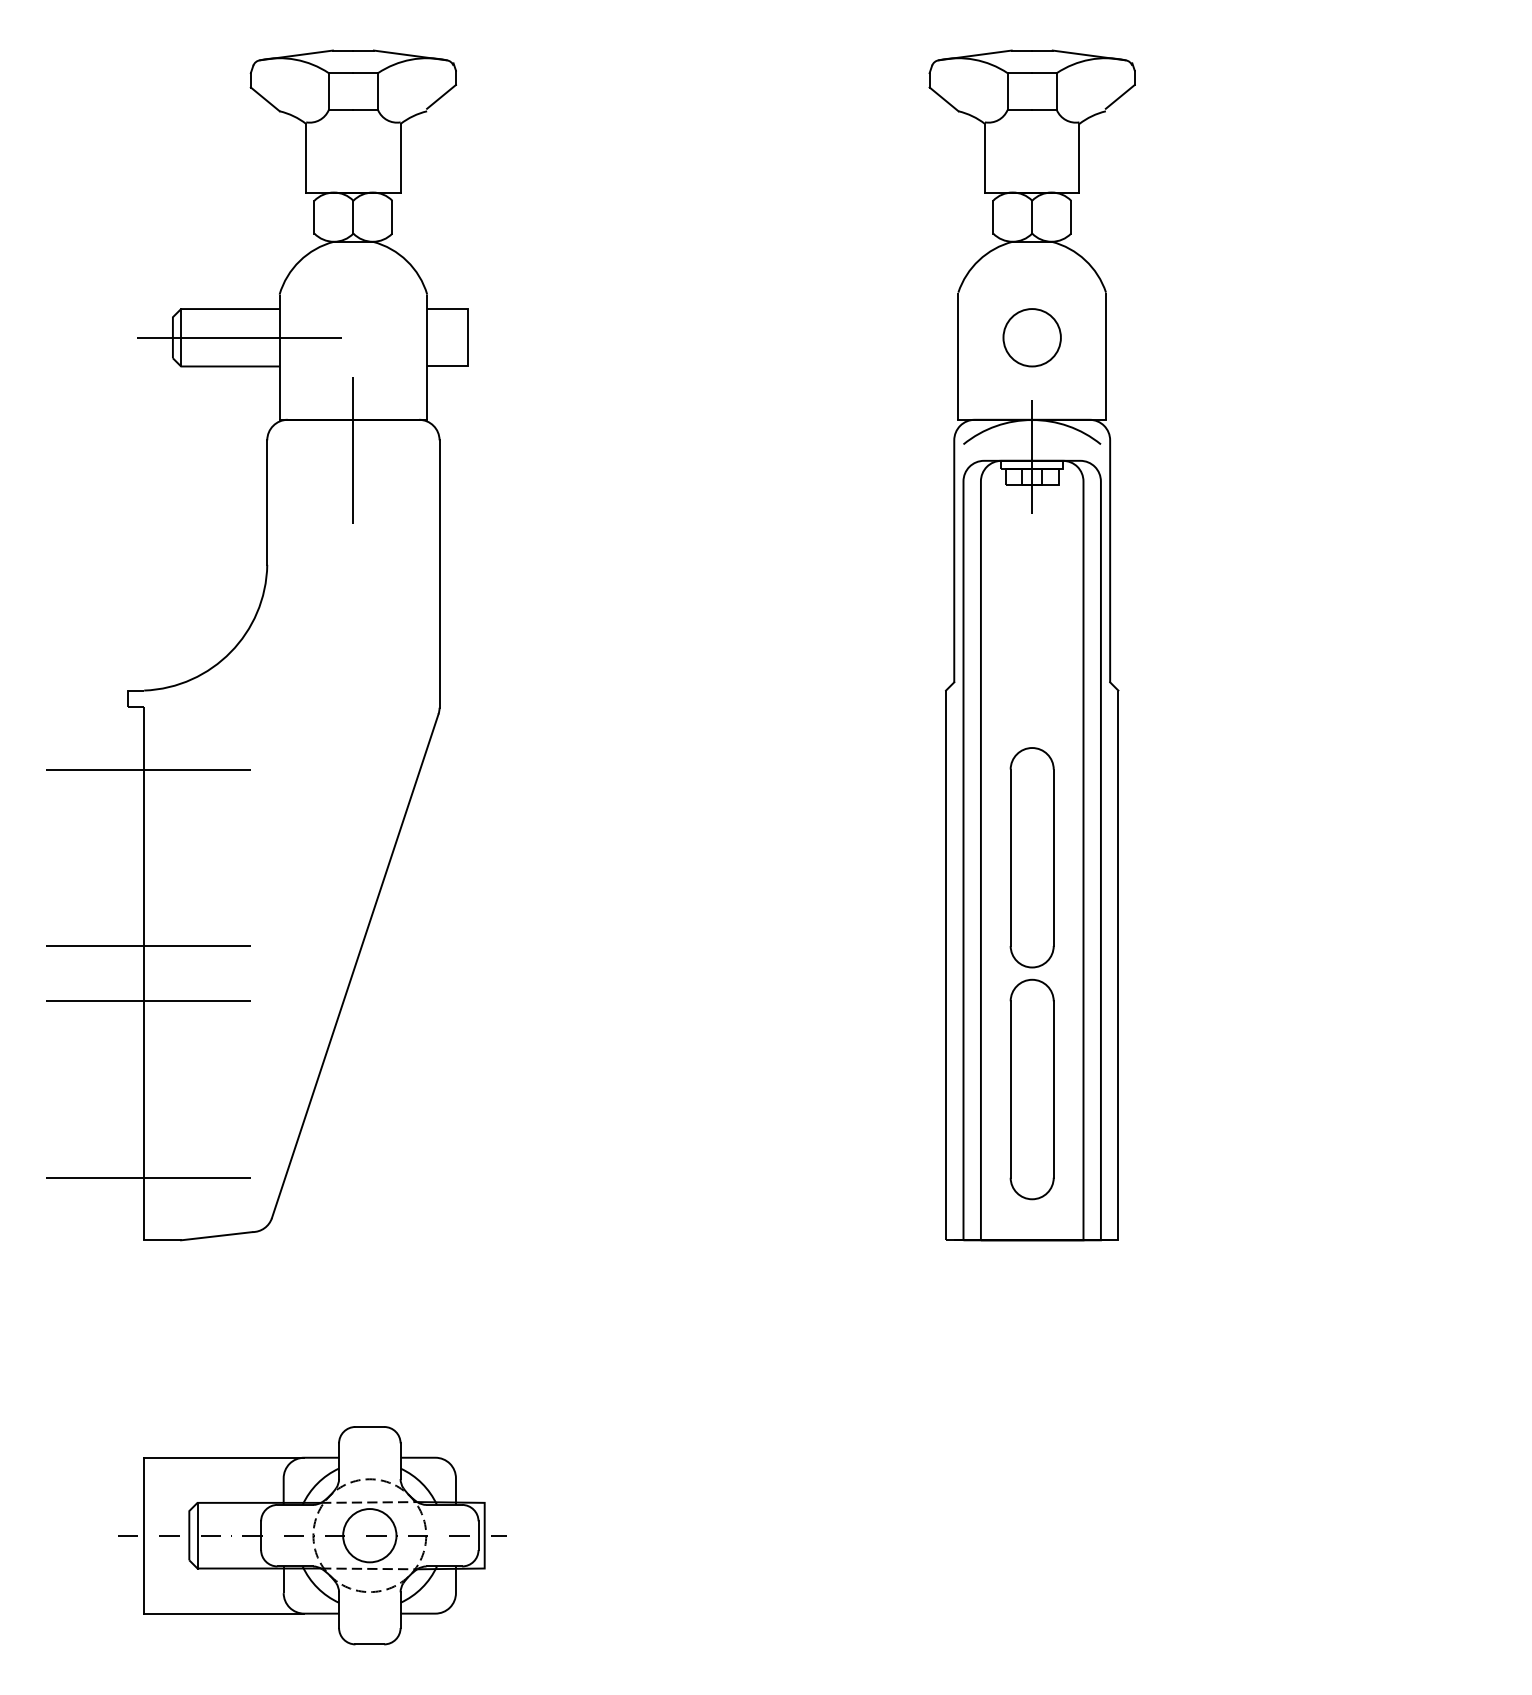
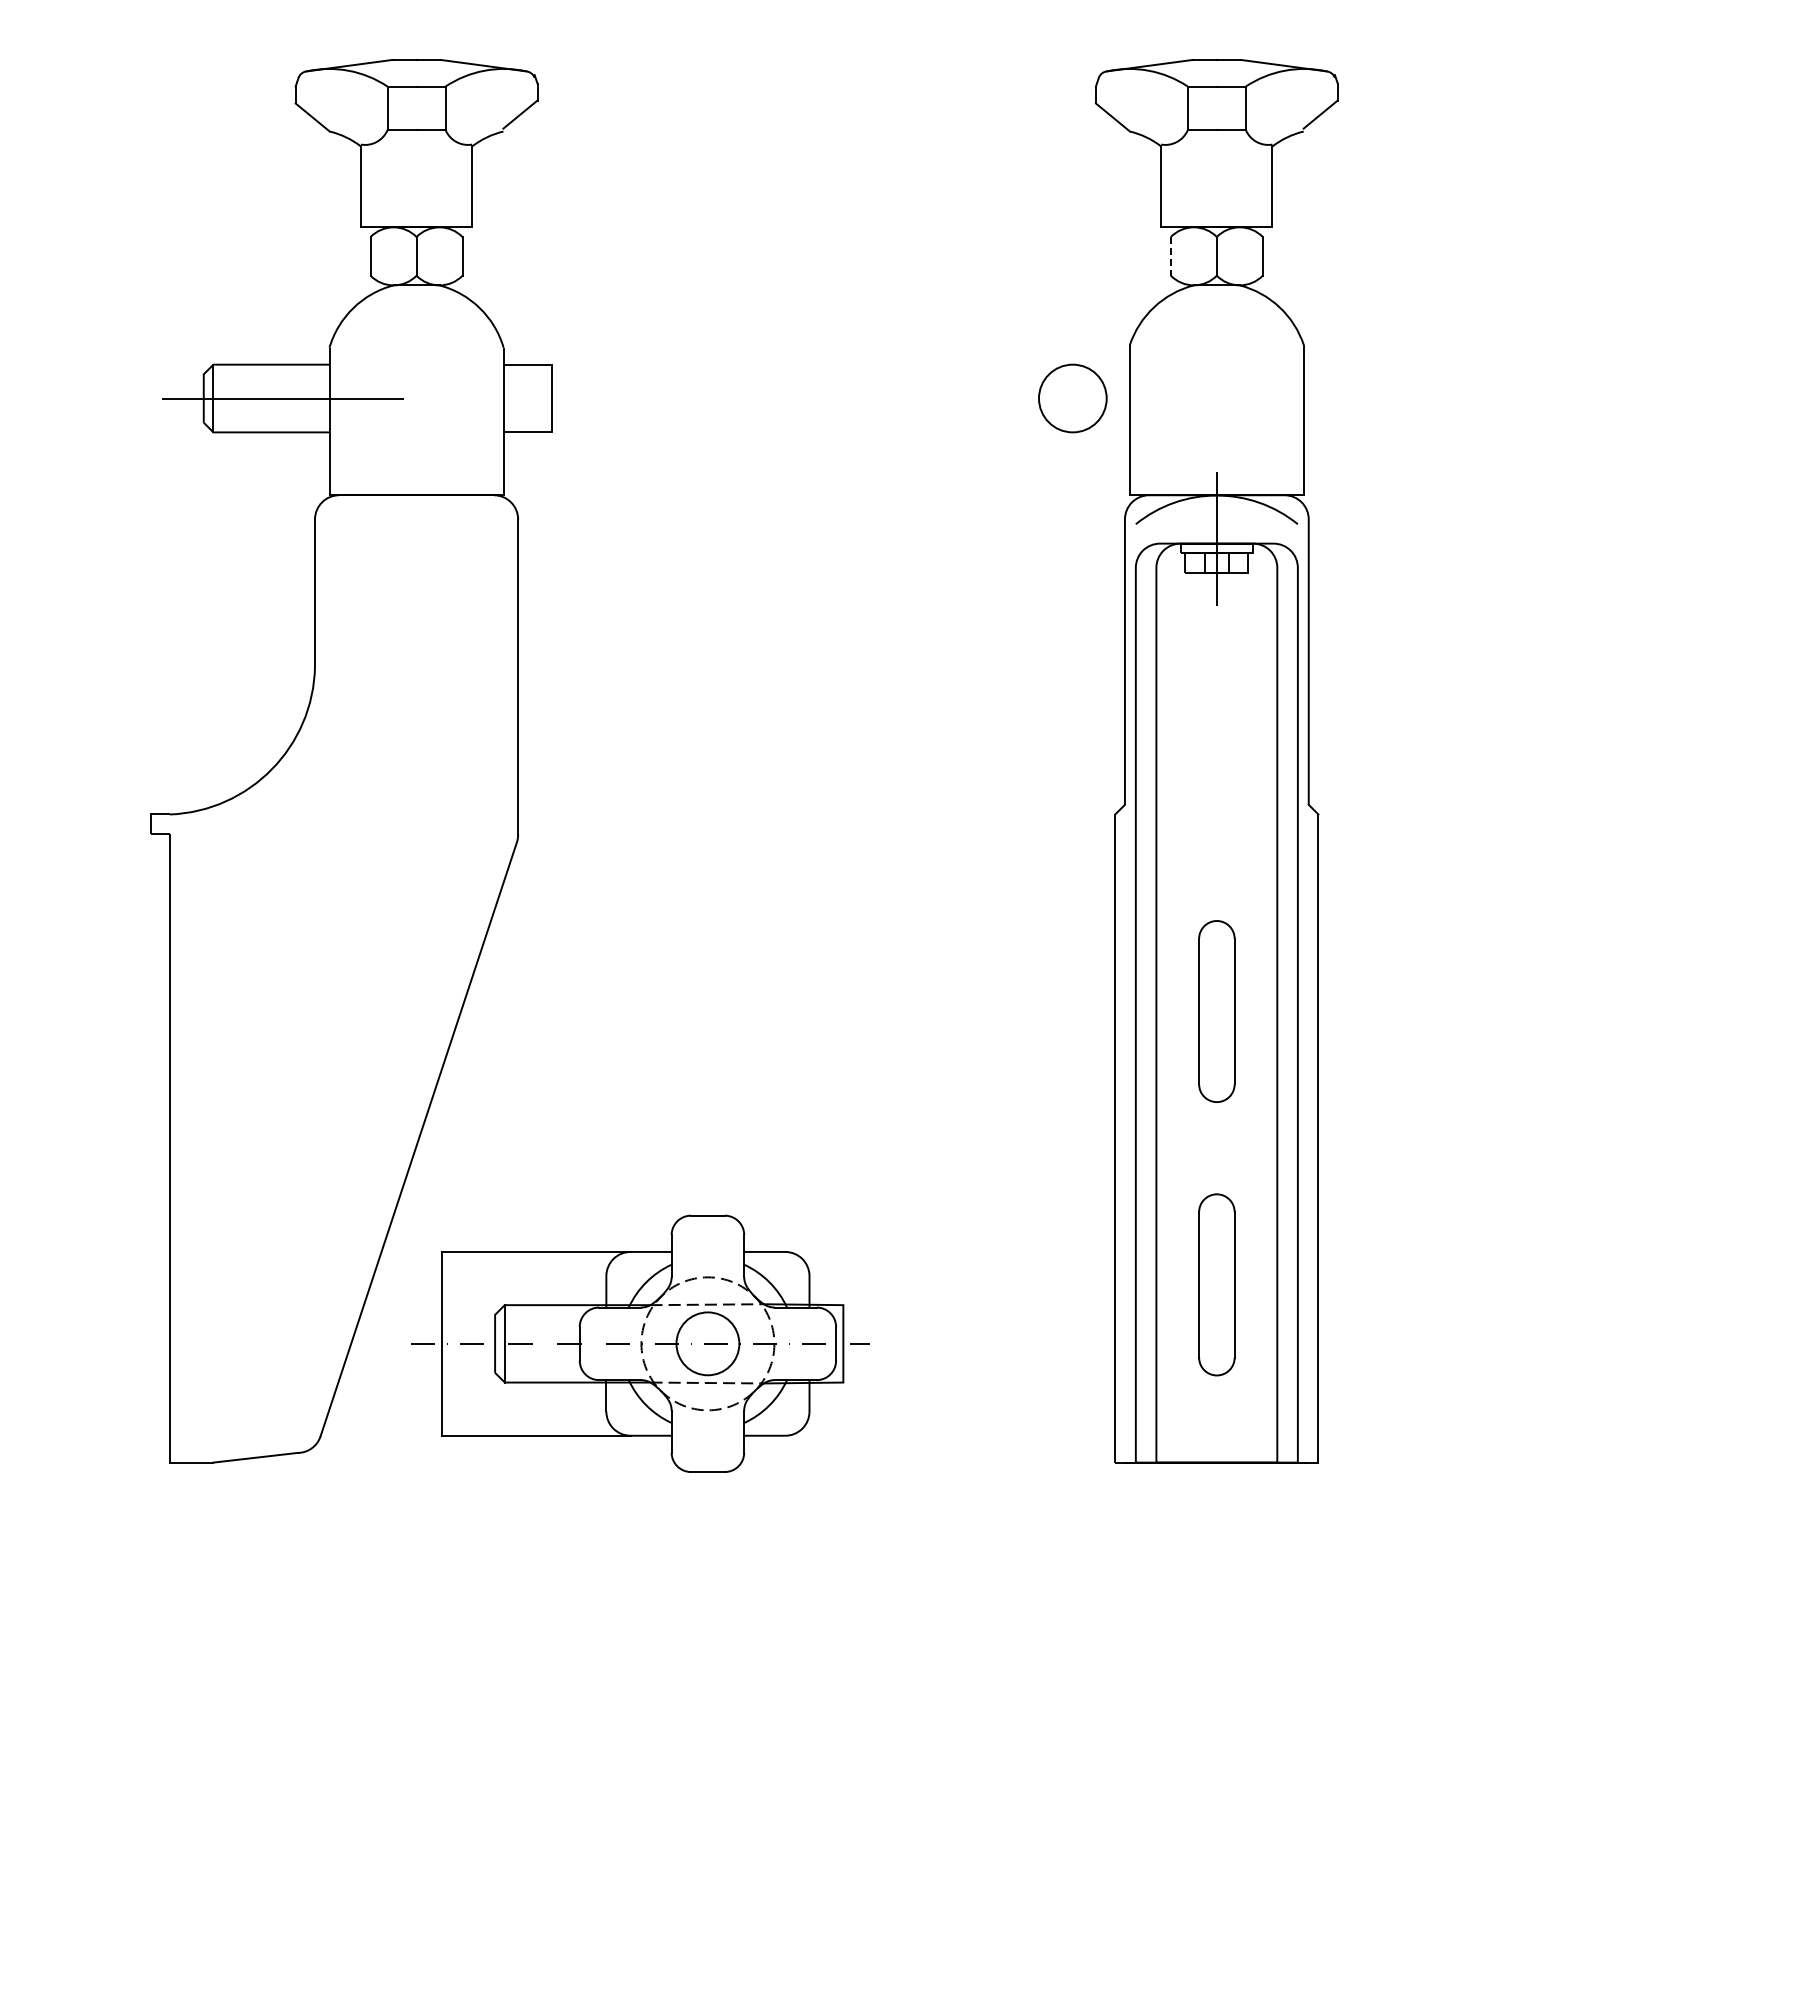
line: (992, 217) -> (1170, 256), solid -> dashed
circle: (1031, 337) -> (1072, 398), moved
line: (353, 450) -> (416, 531), removed
line: (143, 769) -> (169, 907), removed
part: (1031, 857) -> (1216, 1011), size x0.7
line: (143, 945) -> (169, 1115), removed
line: (143, 1001) -> (169, 1180), removed
part: (1031, 1089) -> (1216, 1284), size x0.7
line: (143, 1177) -> (169, 1388), removed
part: (312, 1535) -> (640, 1343), moved

